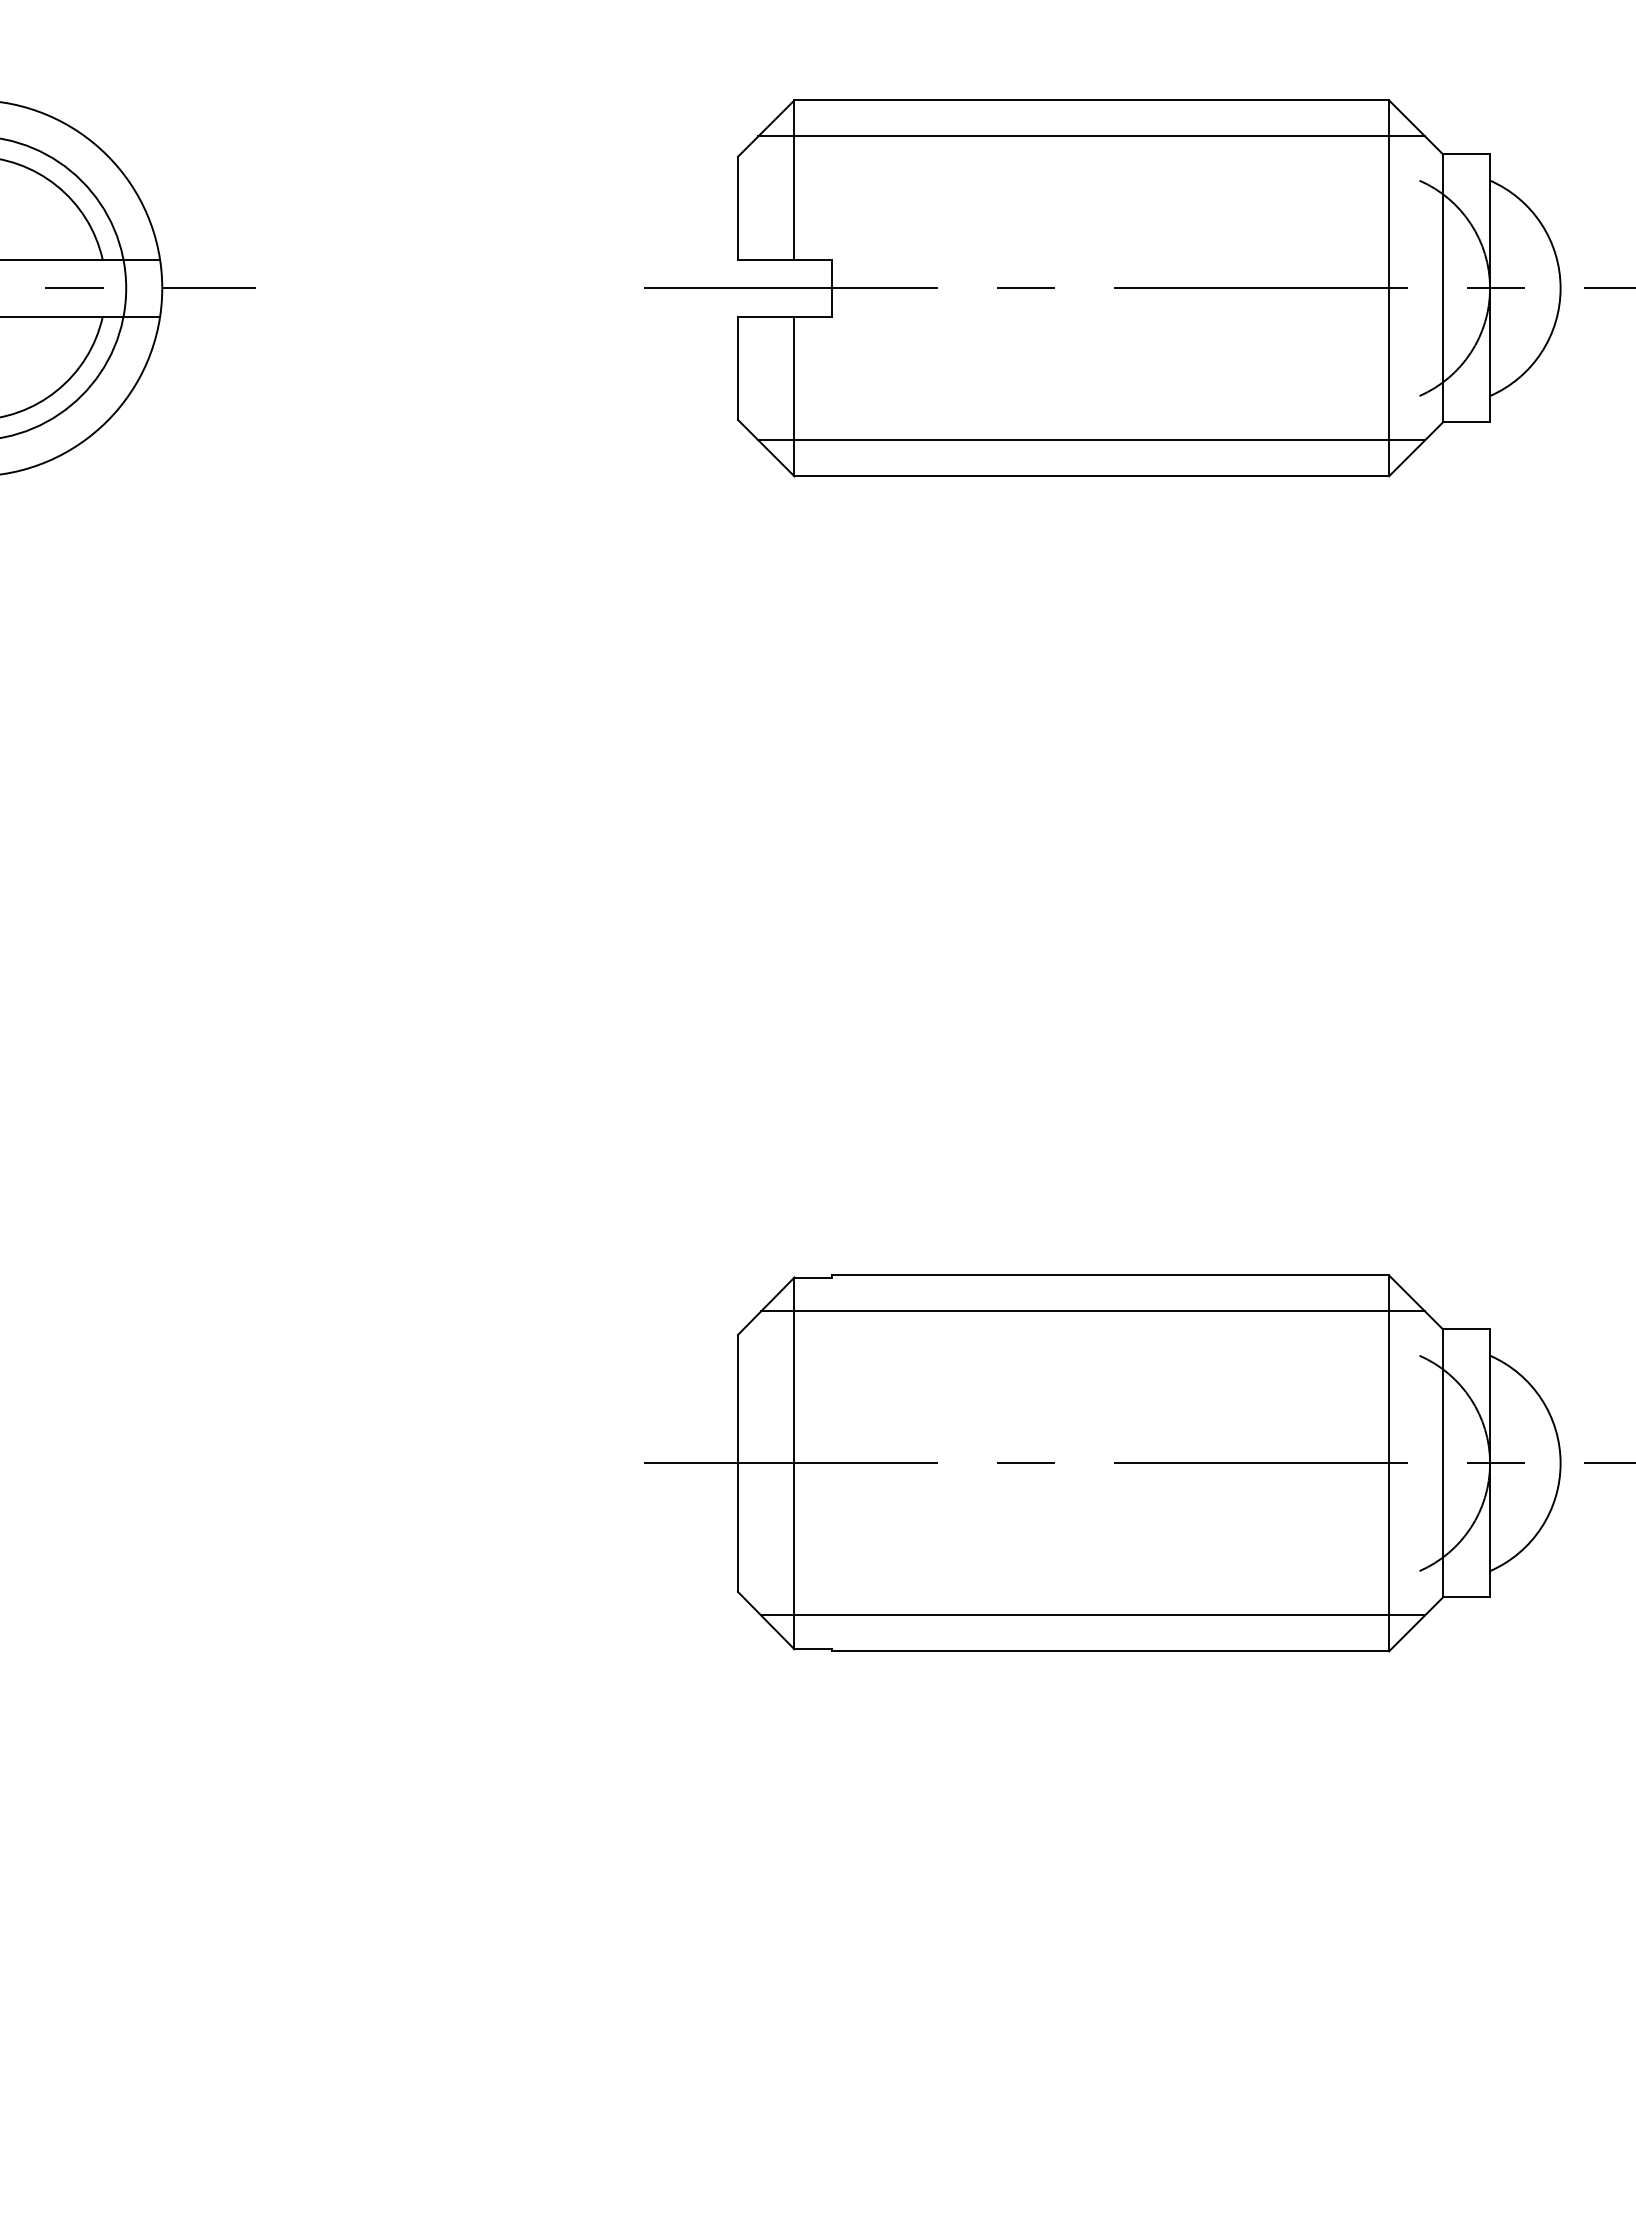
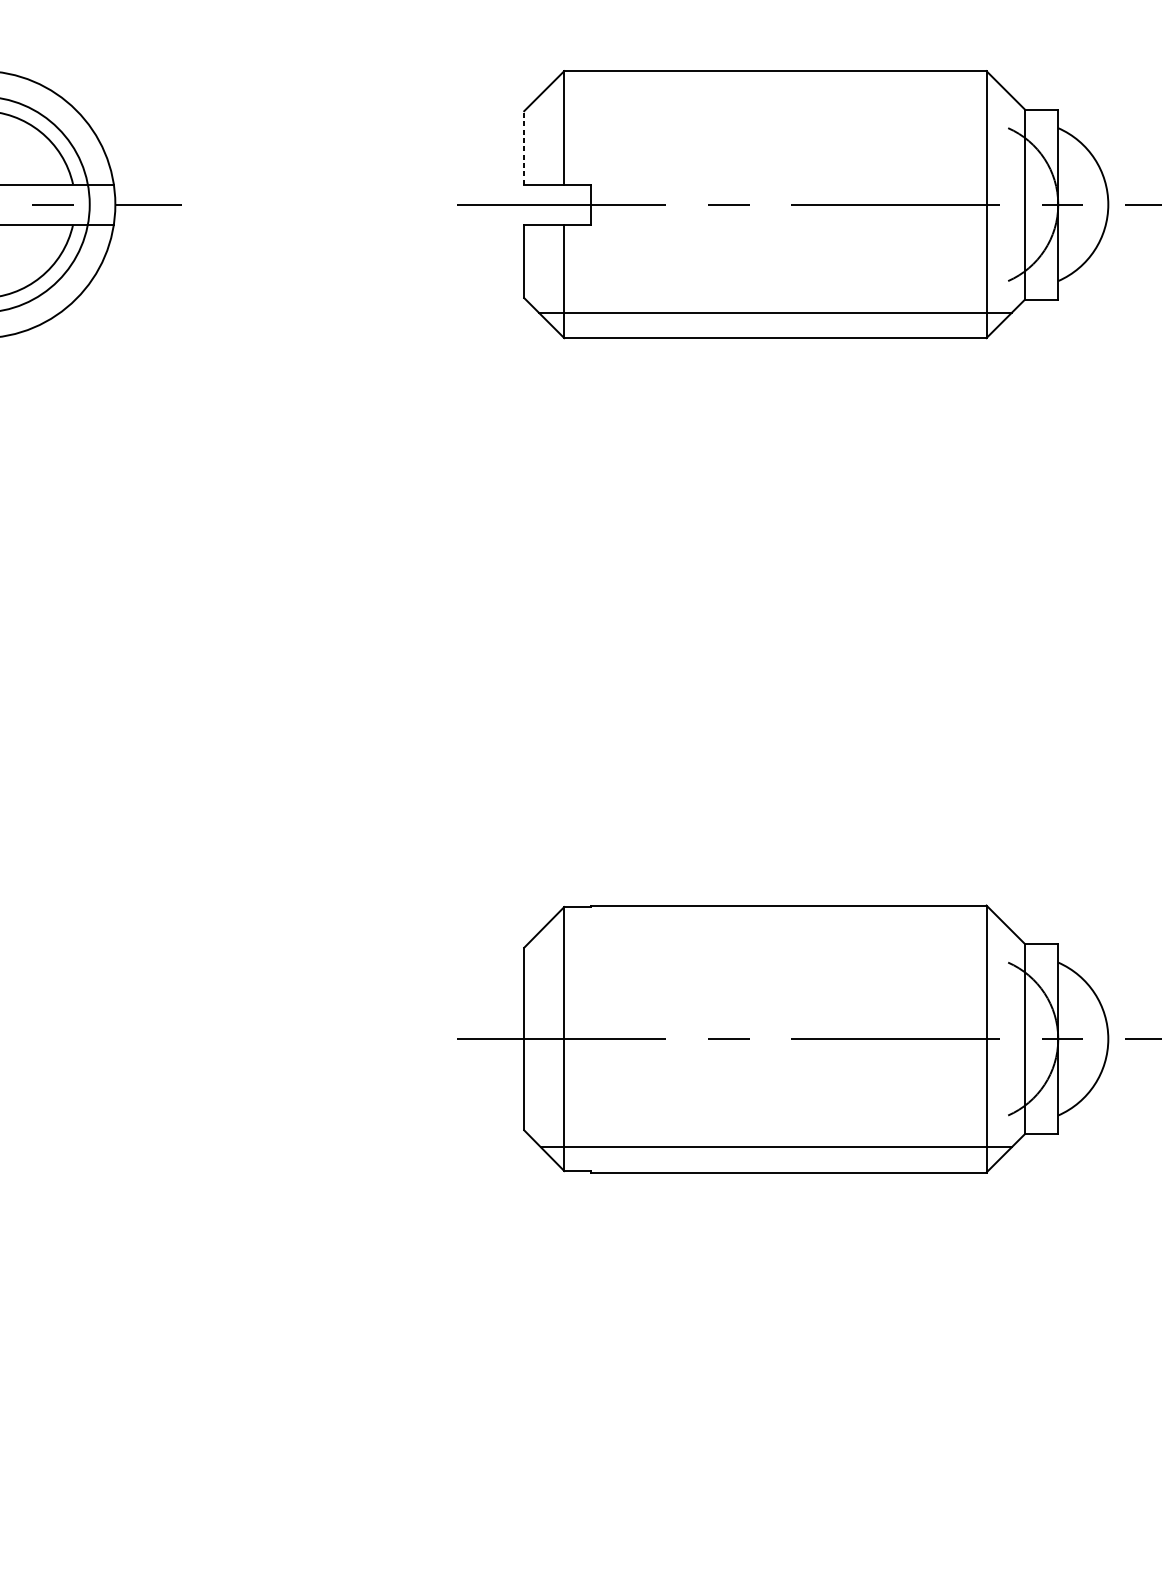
line: (1091, 136) -> (775, 96), removed
line: (738, 208) -> (524, 147), solid -> dashed
line: (1093, 1311) -> (776, 931), removed

